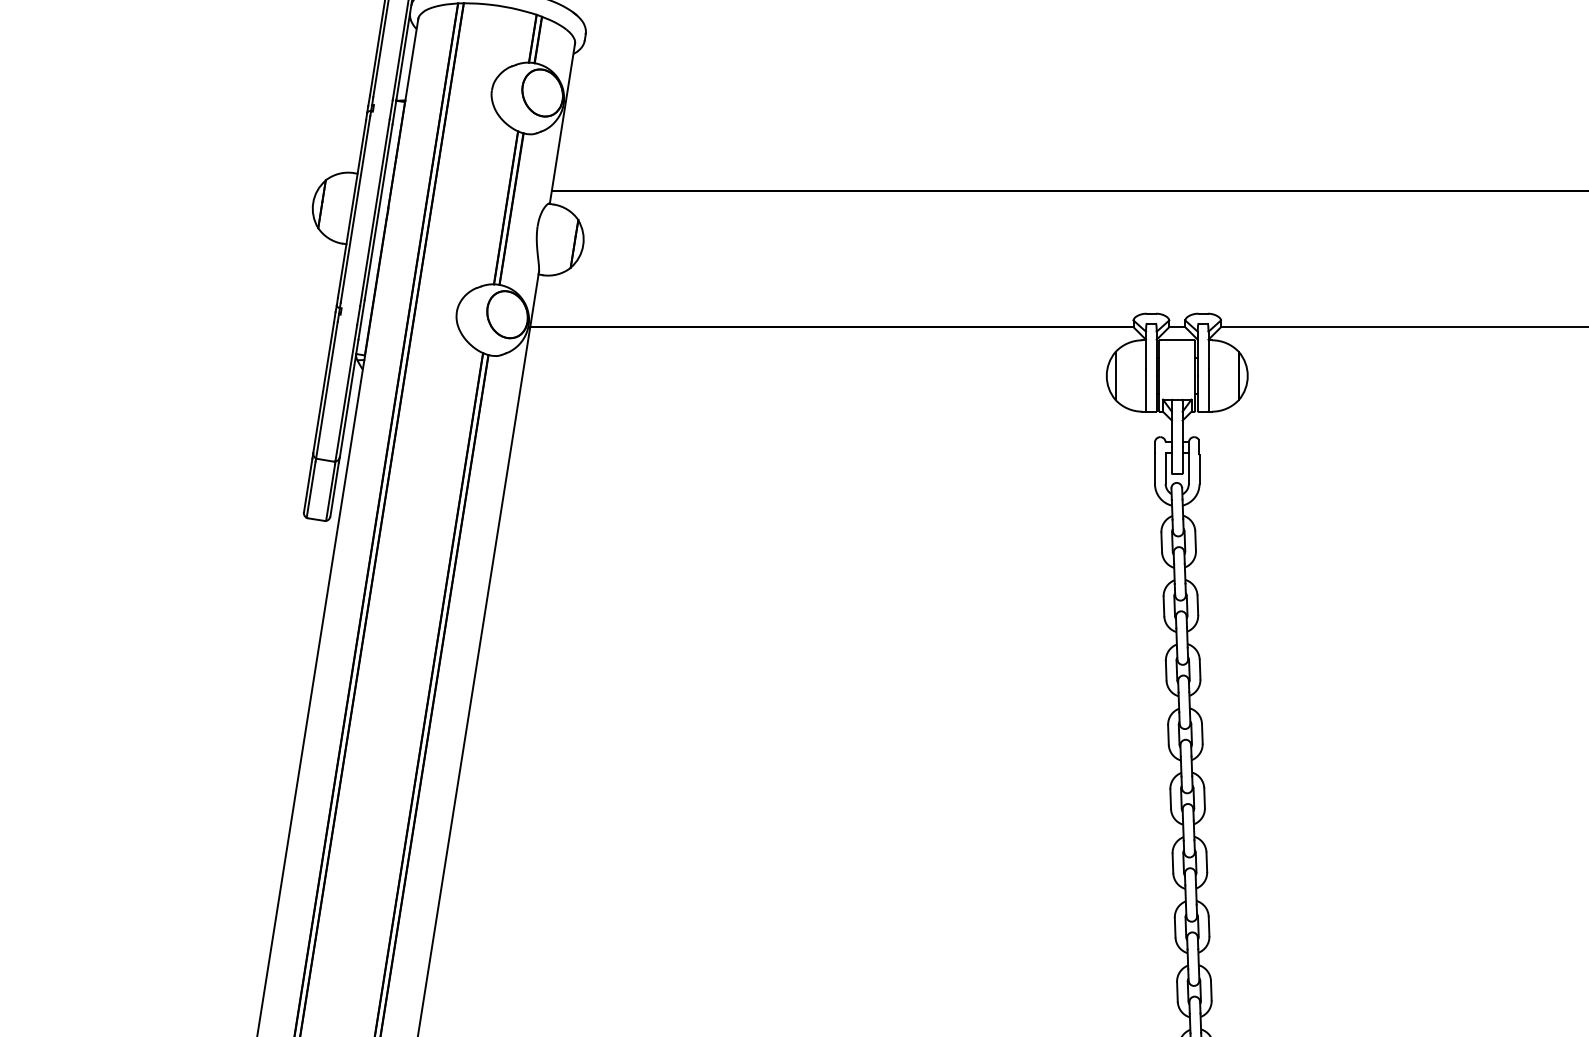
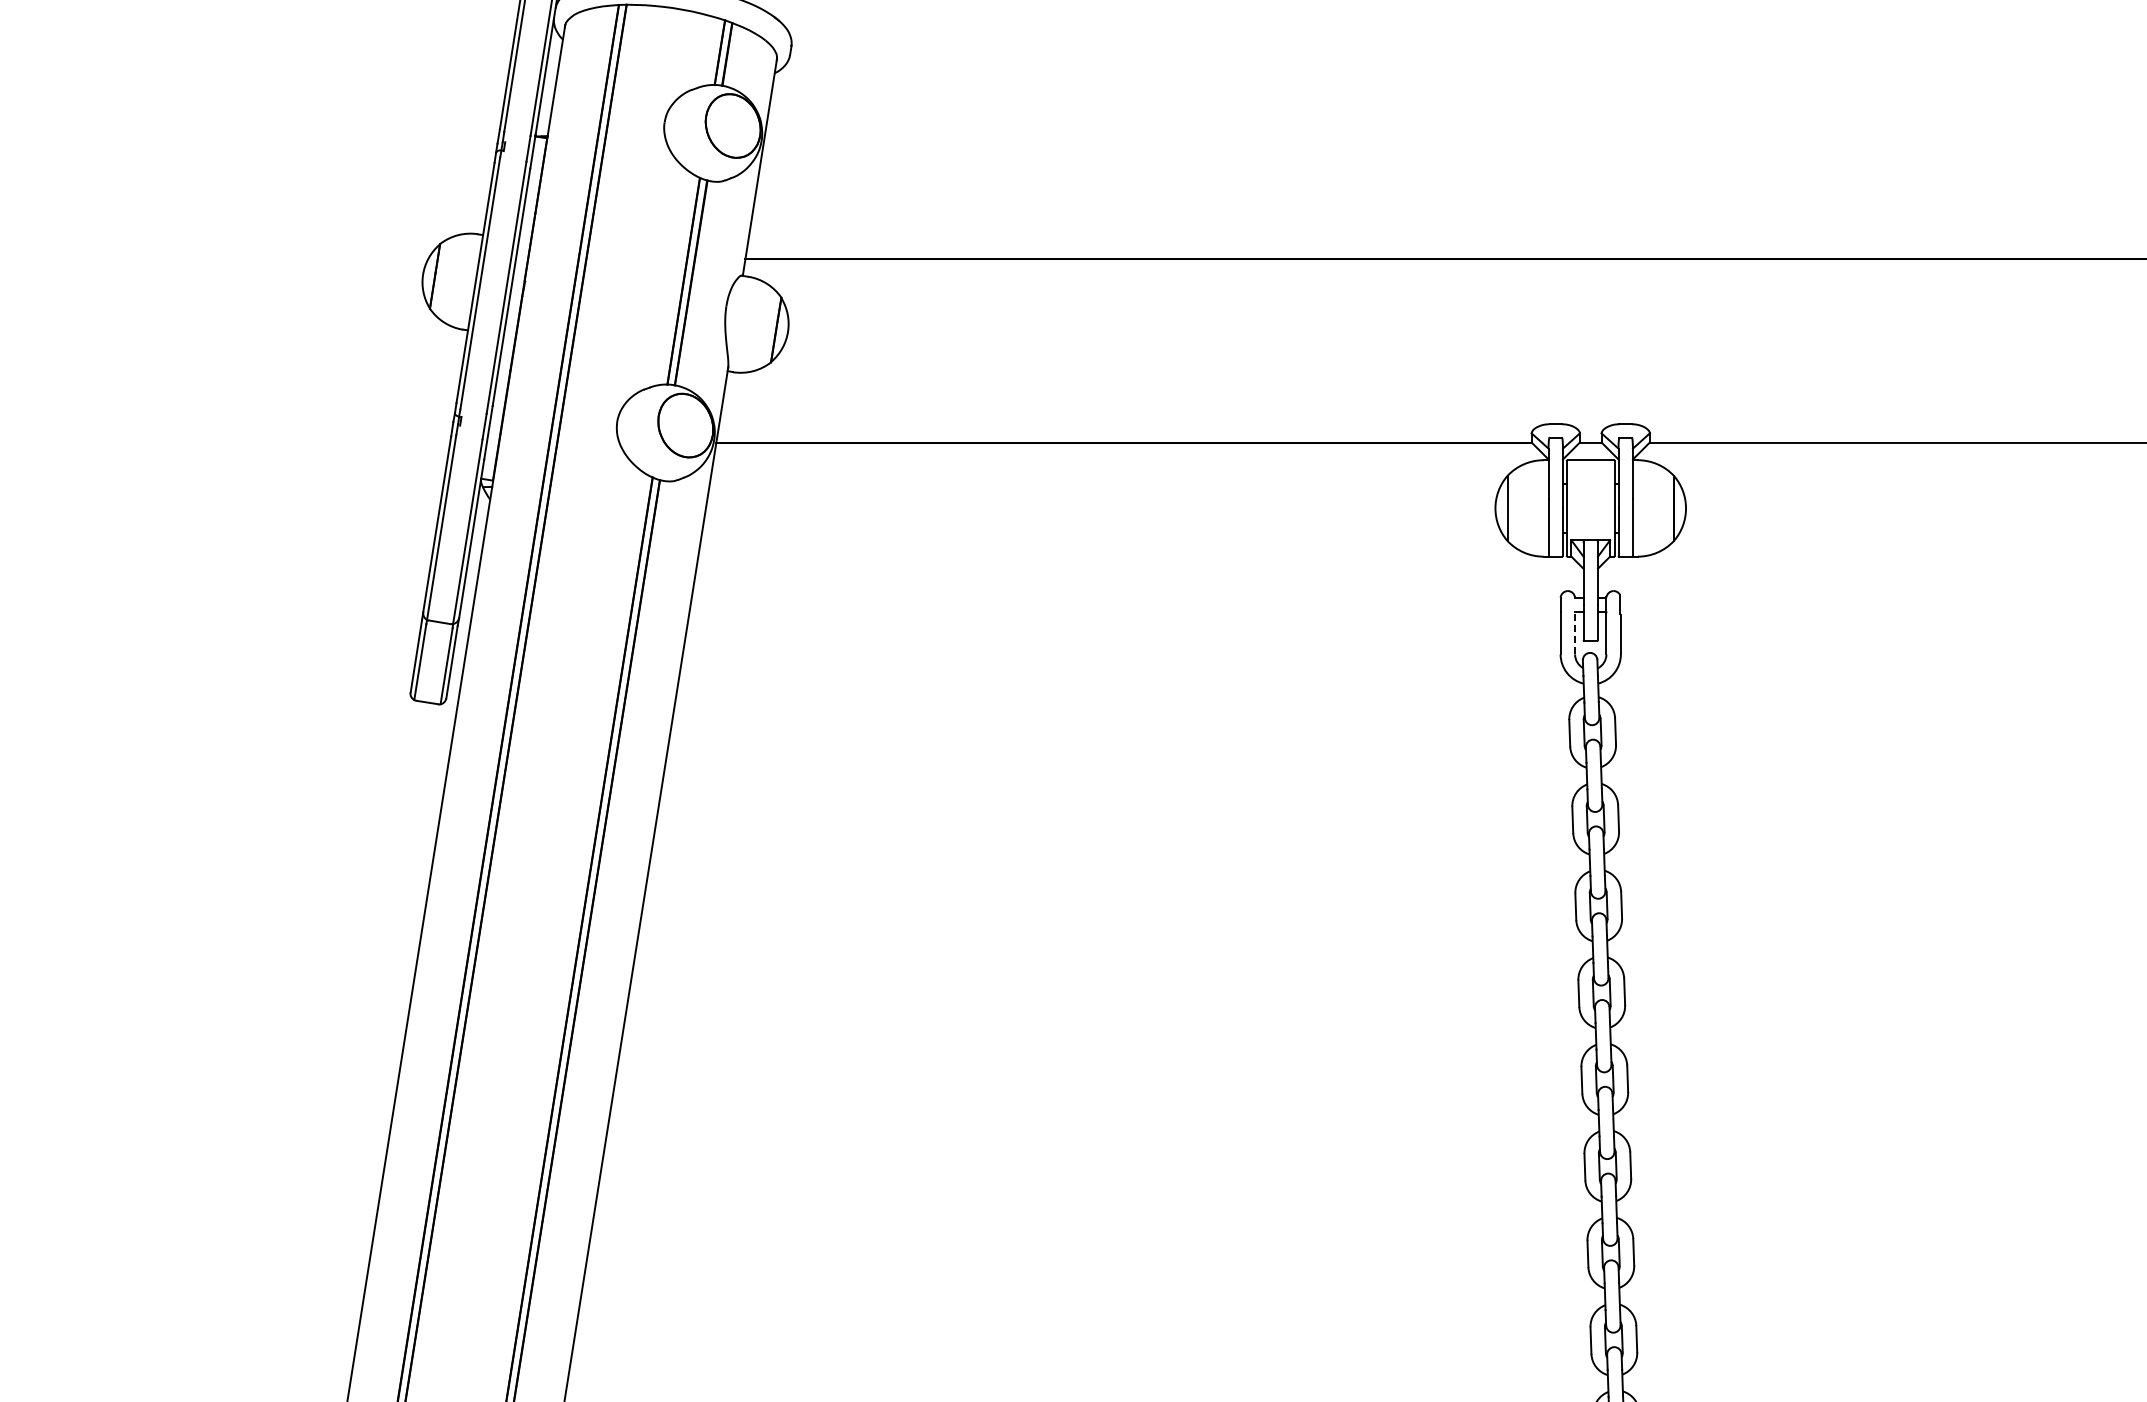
line: (1165, 467) -> (1575, 632), solid -> dashed

